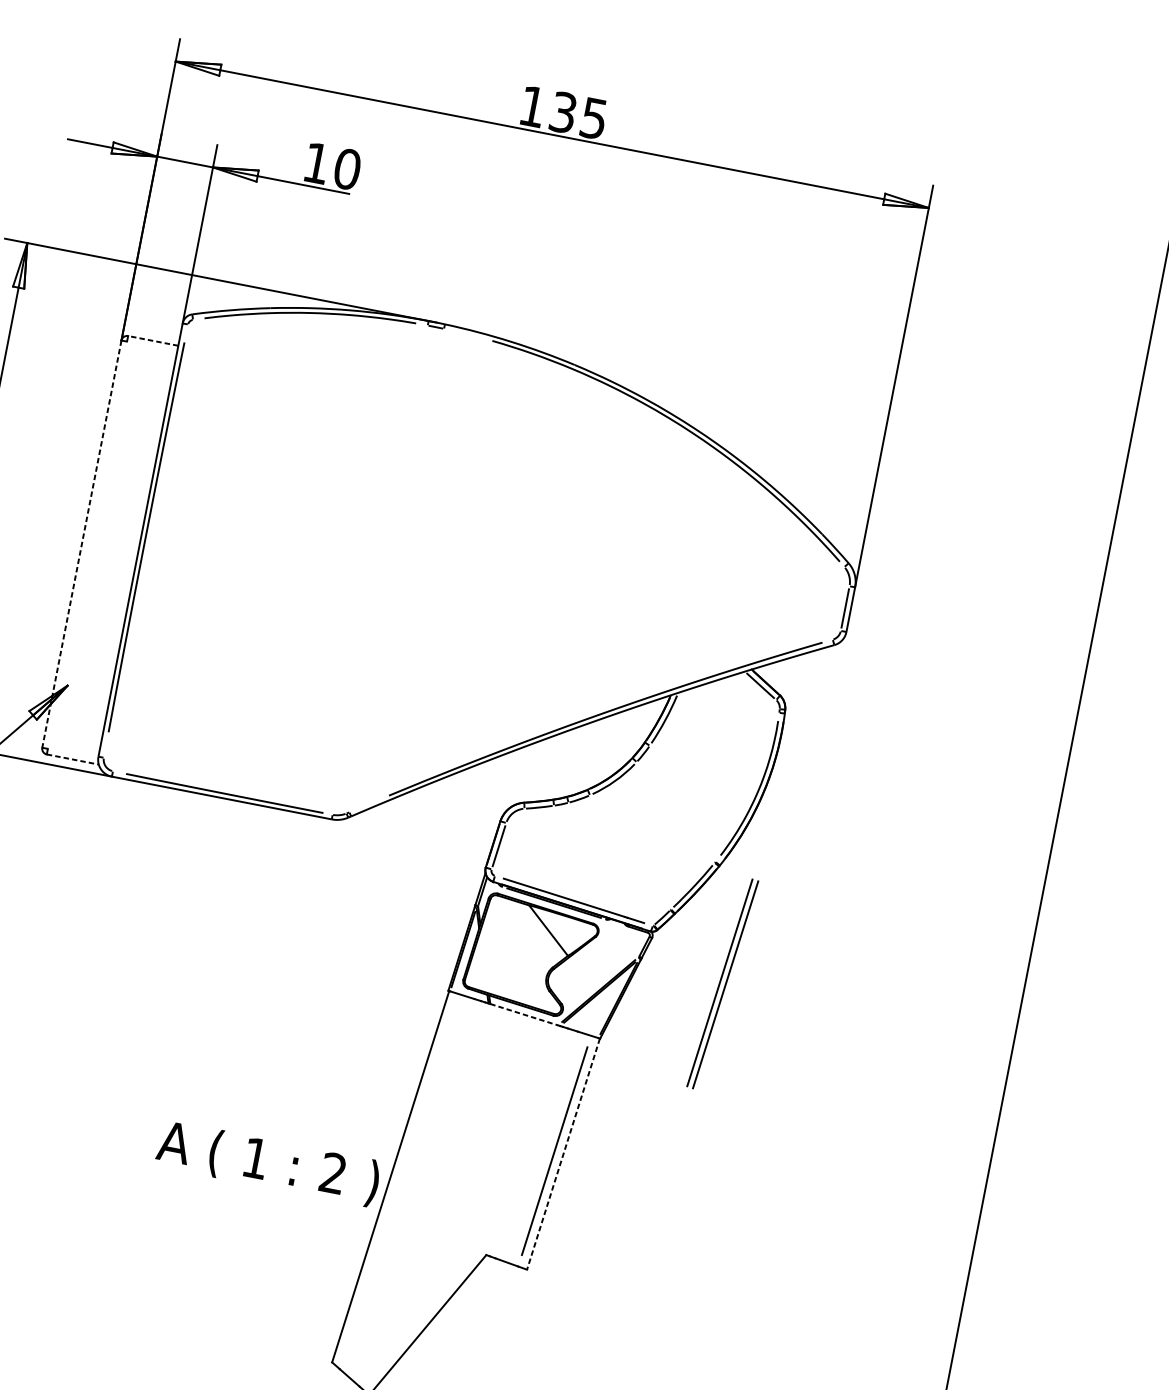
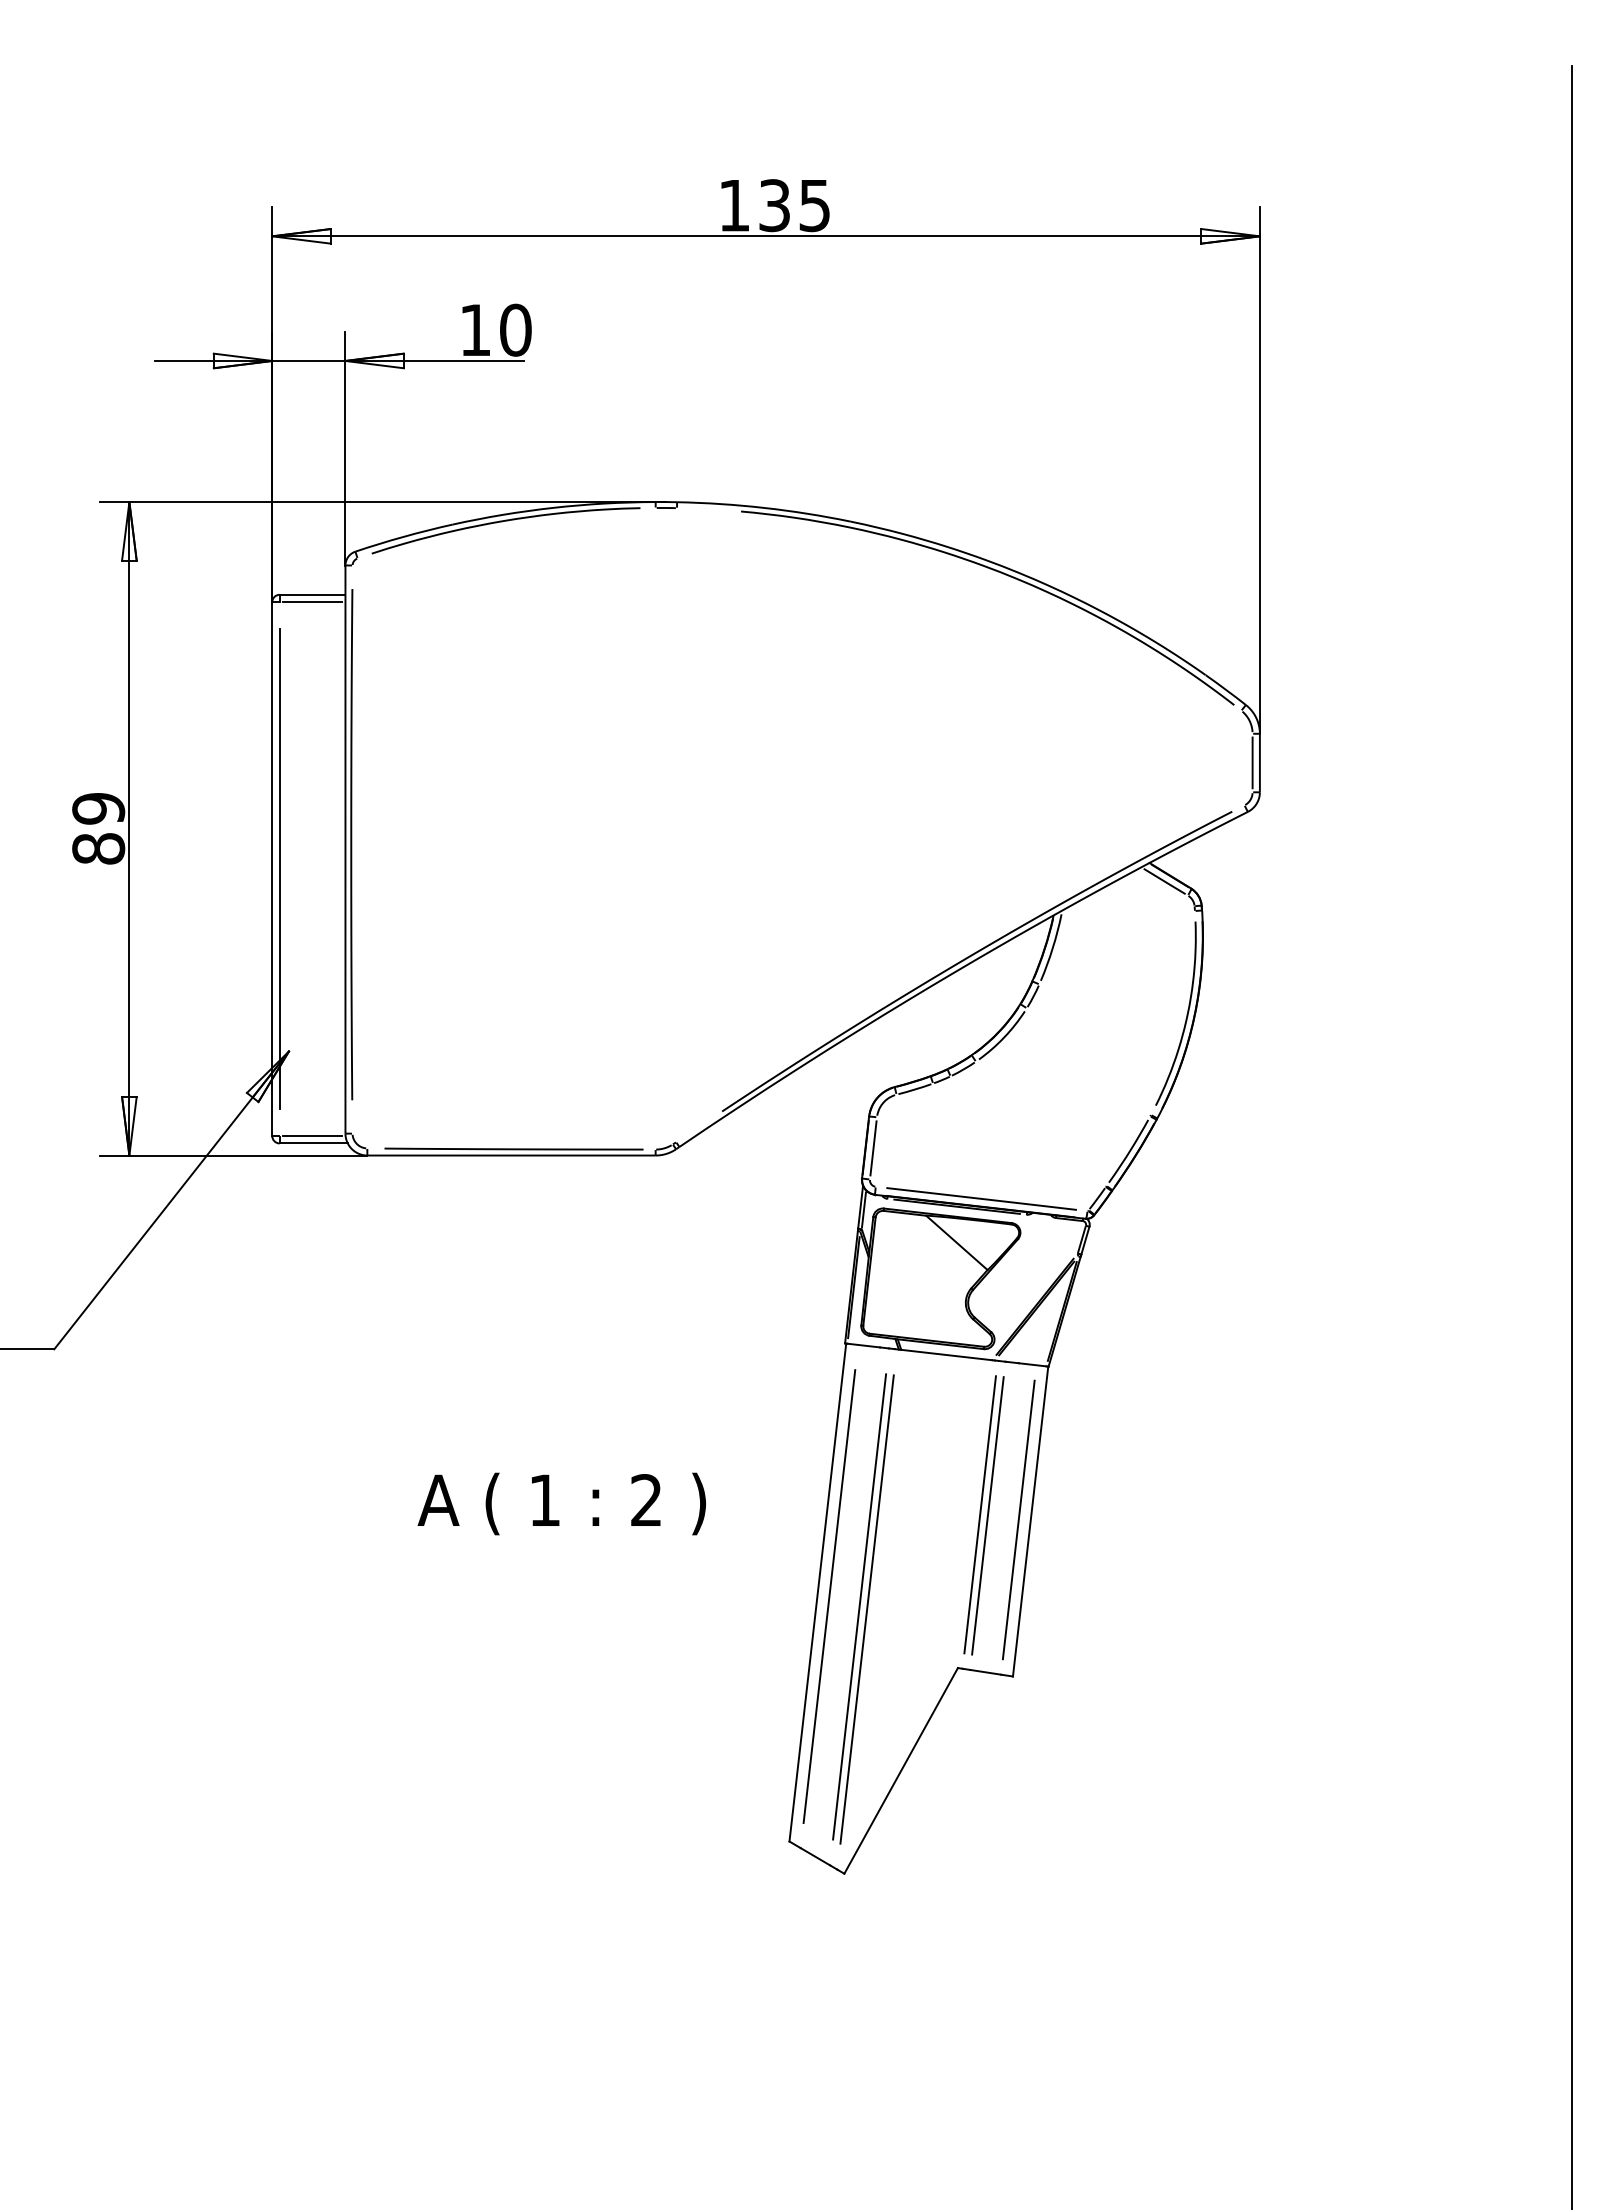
line: (153, 340) -> (312, 594), dashed -> solid
line: (152, 346) -> (312, 602), added
line: (81, 544) -> (272, 869), dashed -> solid
line: (87, 544) -> (279, 868), added
line: (72, 754) -> (312, 1136), added
line: (73, 759) -> (314, 1143), dashed -> solid
part: (722, 983) -> (983, 1515), moved
line: (523, 1015) -> (946, 1355), dashed -> solid
line: (563, 1154) -> (1030, 1521), dashed -> solid
text: (268, 1163) -> (561, 1503), moved
line: (399, 1181) -> (829, 1596), added
line: (420, 1193) -> (859, 1606), added
line: (425, 1196) -> (866, 1609), added

